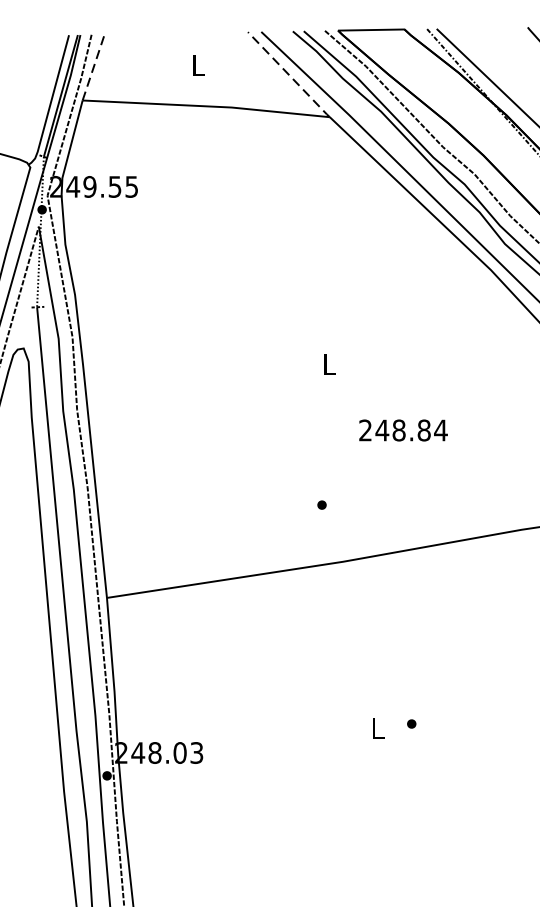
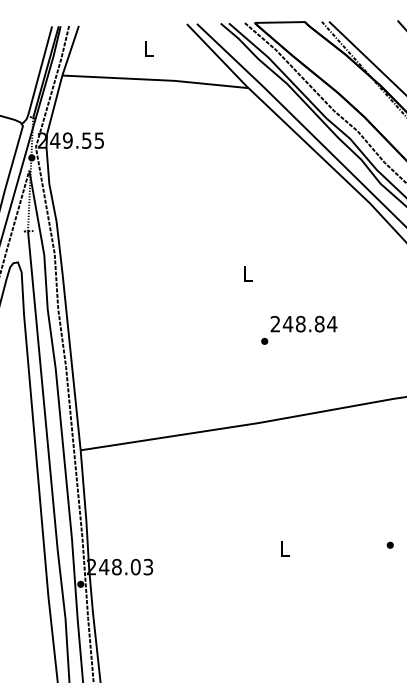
line: (93, 67) -> (70, 50), dashed -> solid
line: (289, 75) -> (218, 56), dashed -> solid
part: (321, 503) -> (264, 340), moved
part: (410, 722) -> (389, 544), moved

